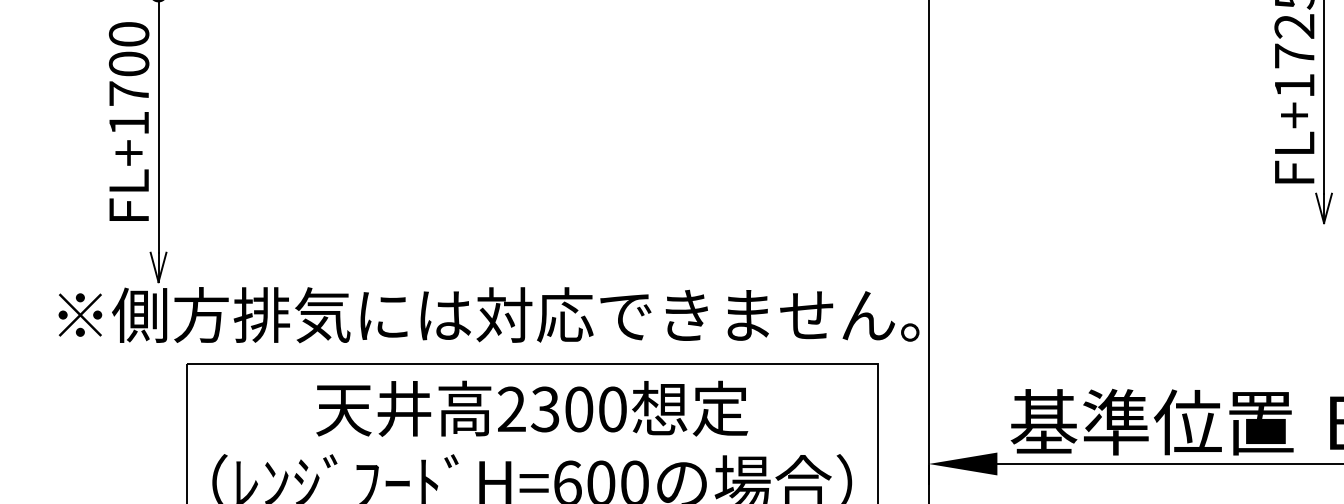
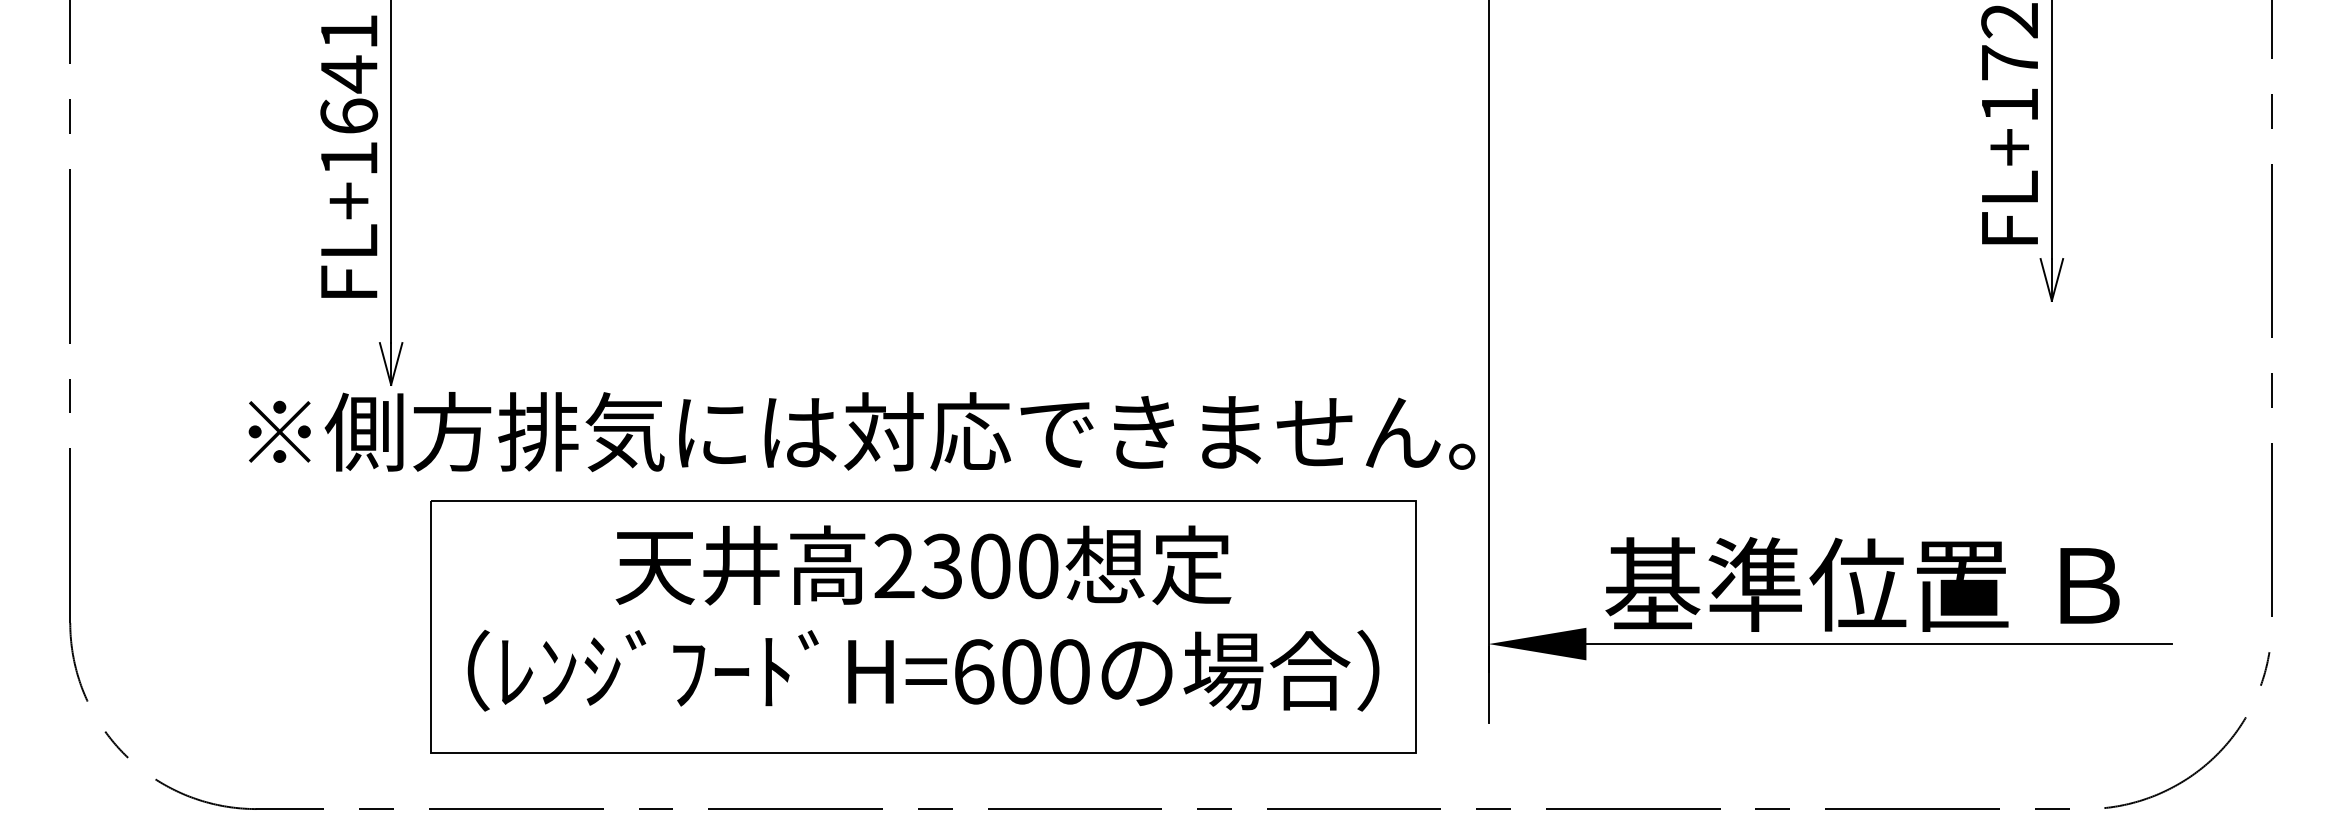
text: (129, 63) -> (349, 73), FL+1700 -> FL+1641

